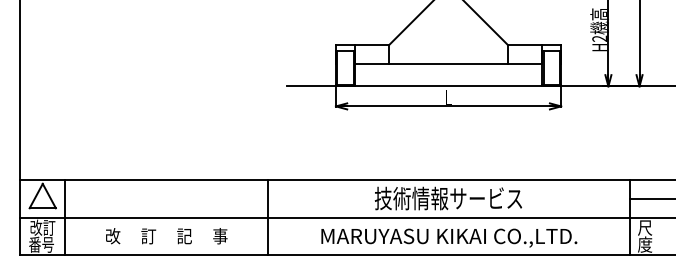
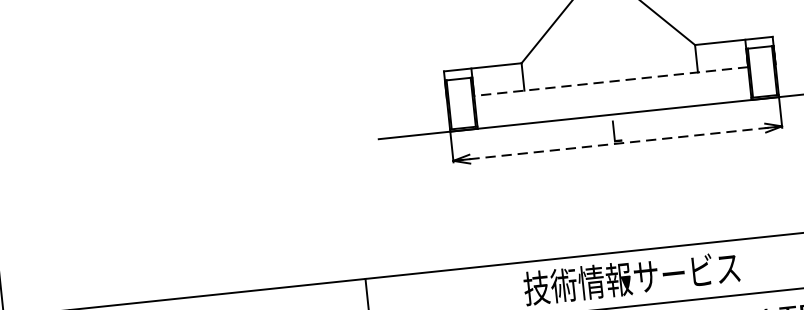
line: (448, 63) -> (611, 81), solid -> dashed
line: (448, 106) -> (617, 143), solid -> dashed

